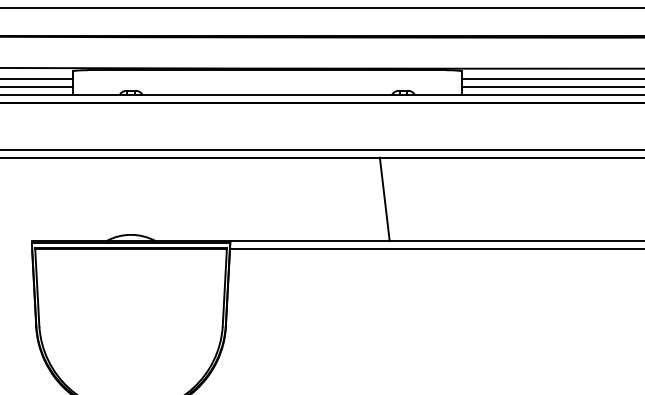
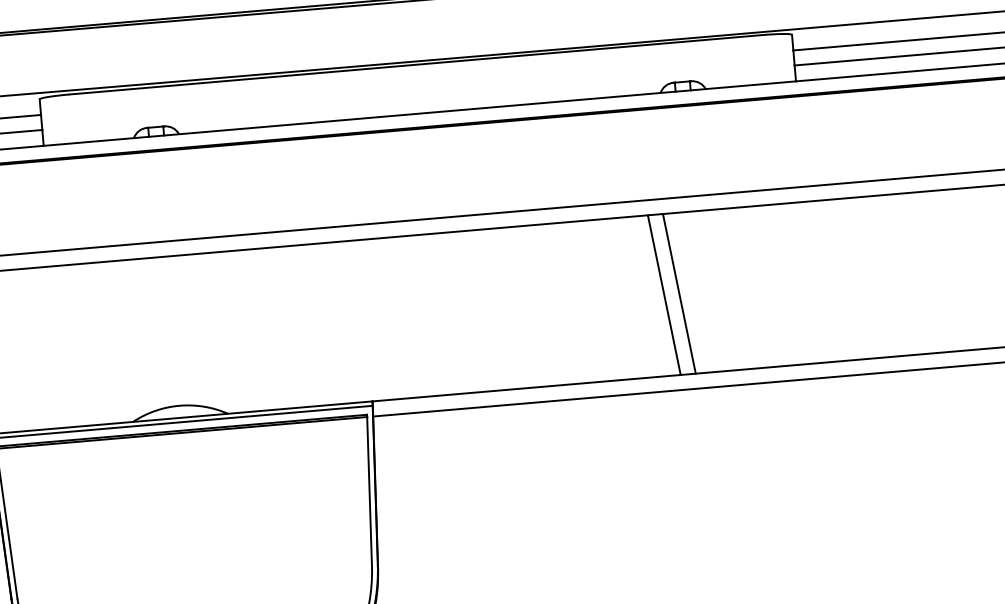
line: (392, 199) -> (679, 294), added

